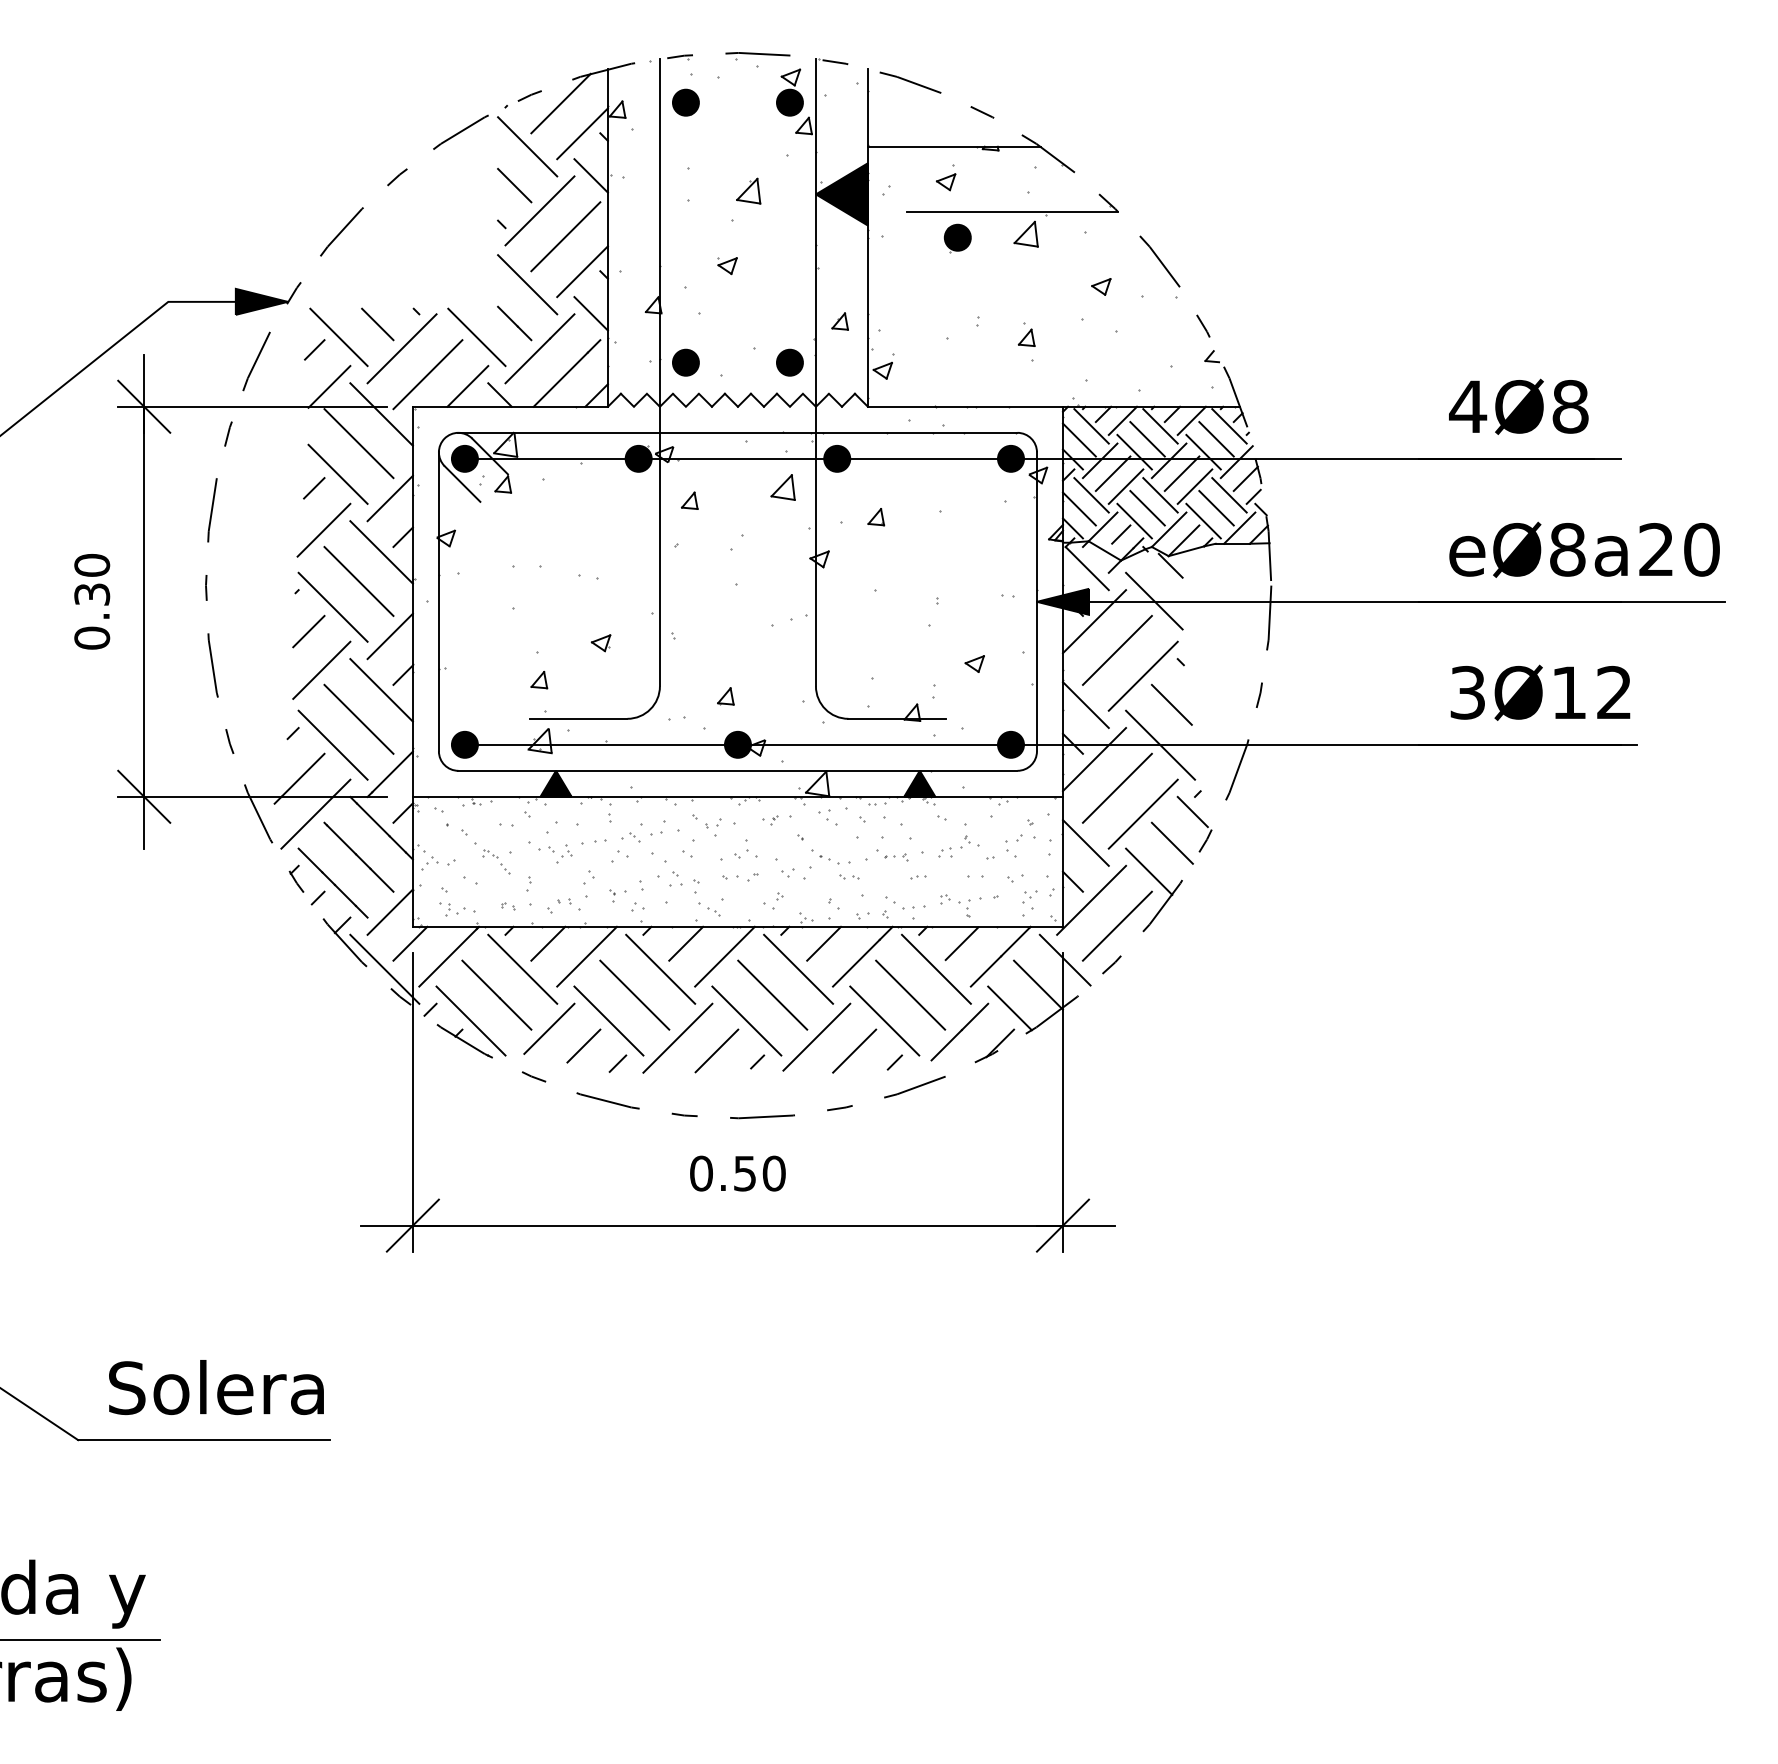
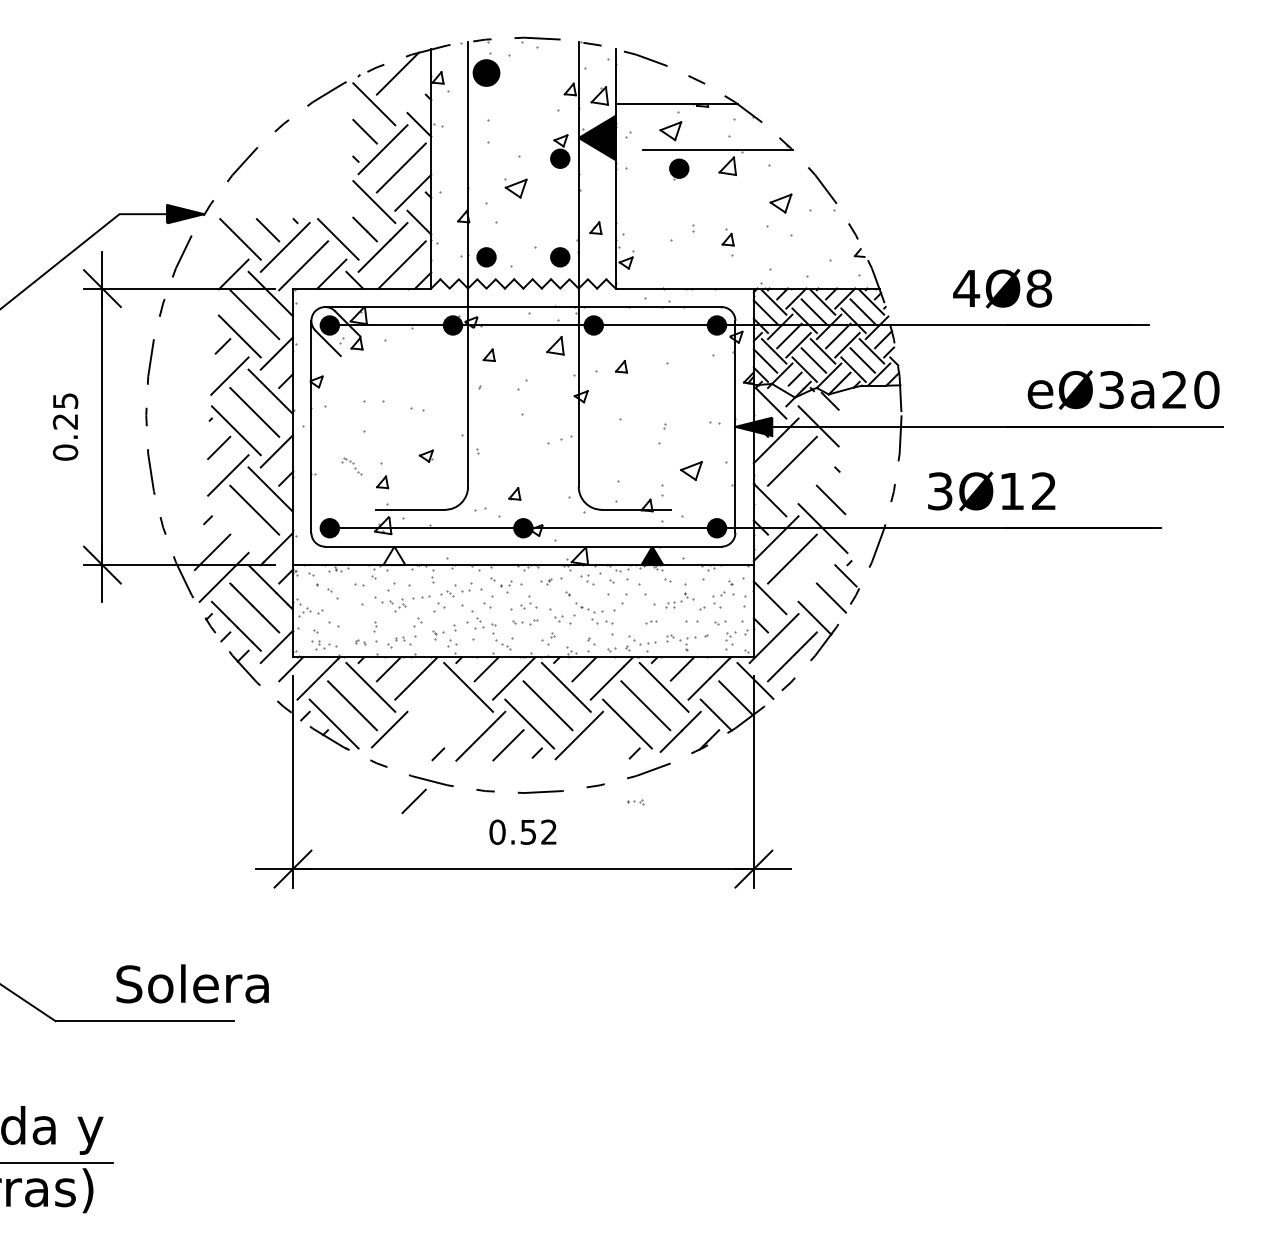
part: (789, 92) -> (559, 151), moved
part: (685, 102) -> (486, 72), size x1.4
line: (582, 133) -> (413, 94), removed
part: (946, 177) -> (671, 126), size x1.6
part: (748, 190) -> (599, 95), moved
part: (727, 266) -> (515, 189), size x1.6
part: (1101, 286) -> (781, 203), size x1.6
line: (314, 349) -> (223, 247), removed
text: (1518, 406) -> (1002, 288), moved
text: (1567, 549) -> (1111, 389), eØ8a20 -> eØ3a20
text: (92, 579) -> (65, 411), 0.30 -> 0.25
part: (974, 663) -> (691, 470), size x1.6
line: (1142, 675) -> (810, 479), removed
text: (1540, 692) -> (991, 491), moved
line: (332, 744) -> (235, 528), removed
fill: (555, 783) -> (394, 555), removed
line: (1142, 813) -> (810, 576), removed
part: (896, 857) -> (635, 802), moved
part: (496, 861) -> (352, 466), moved
part: (849, 876) -> (602, 621), size x1.6
line: (384, 968) -> (272, 686), removed
line: (634, 994) -> (450, 705), removed
line: (608, 1020) -> (431, 723), removed
line: (583, 1045) -> (413, 800), moved
line: (854, 1050) -> (606, 744), removed
text: (773, 1173) -> (548, 832), 0.50 -> 0.52
text: (216, 1387) -> (192, 983), moved

